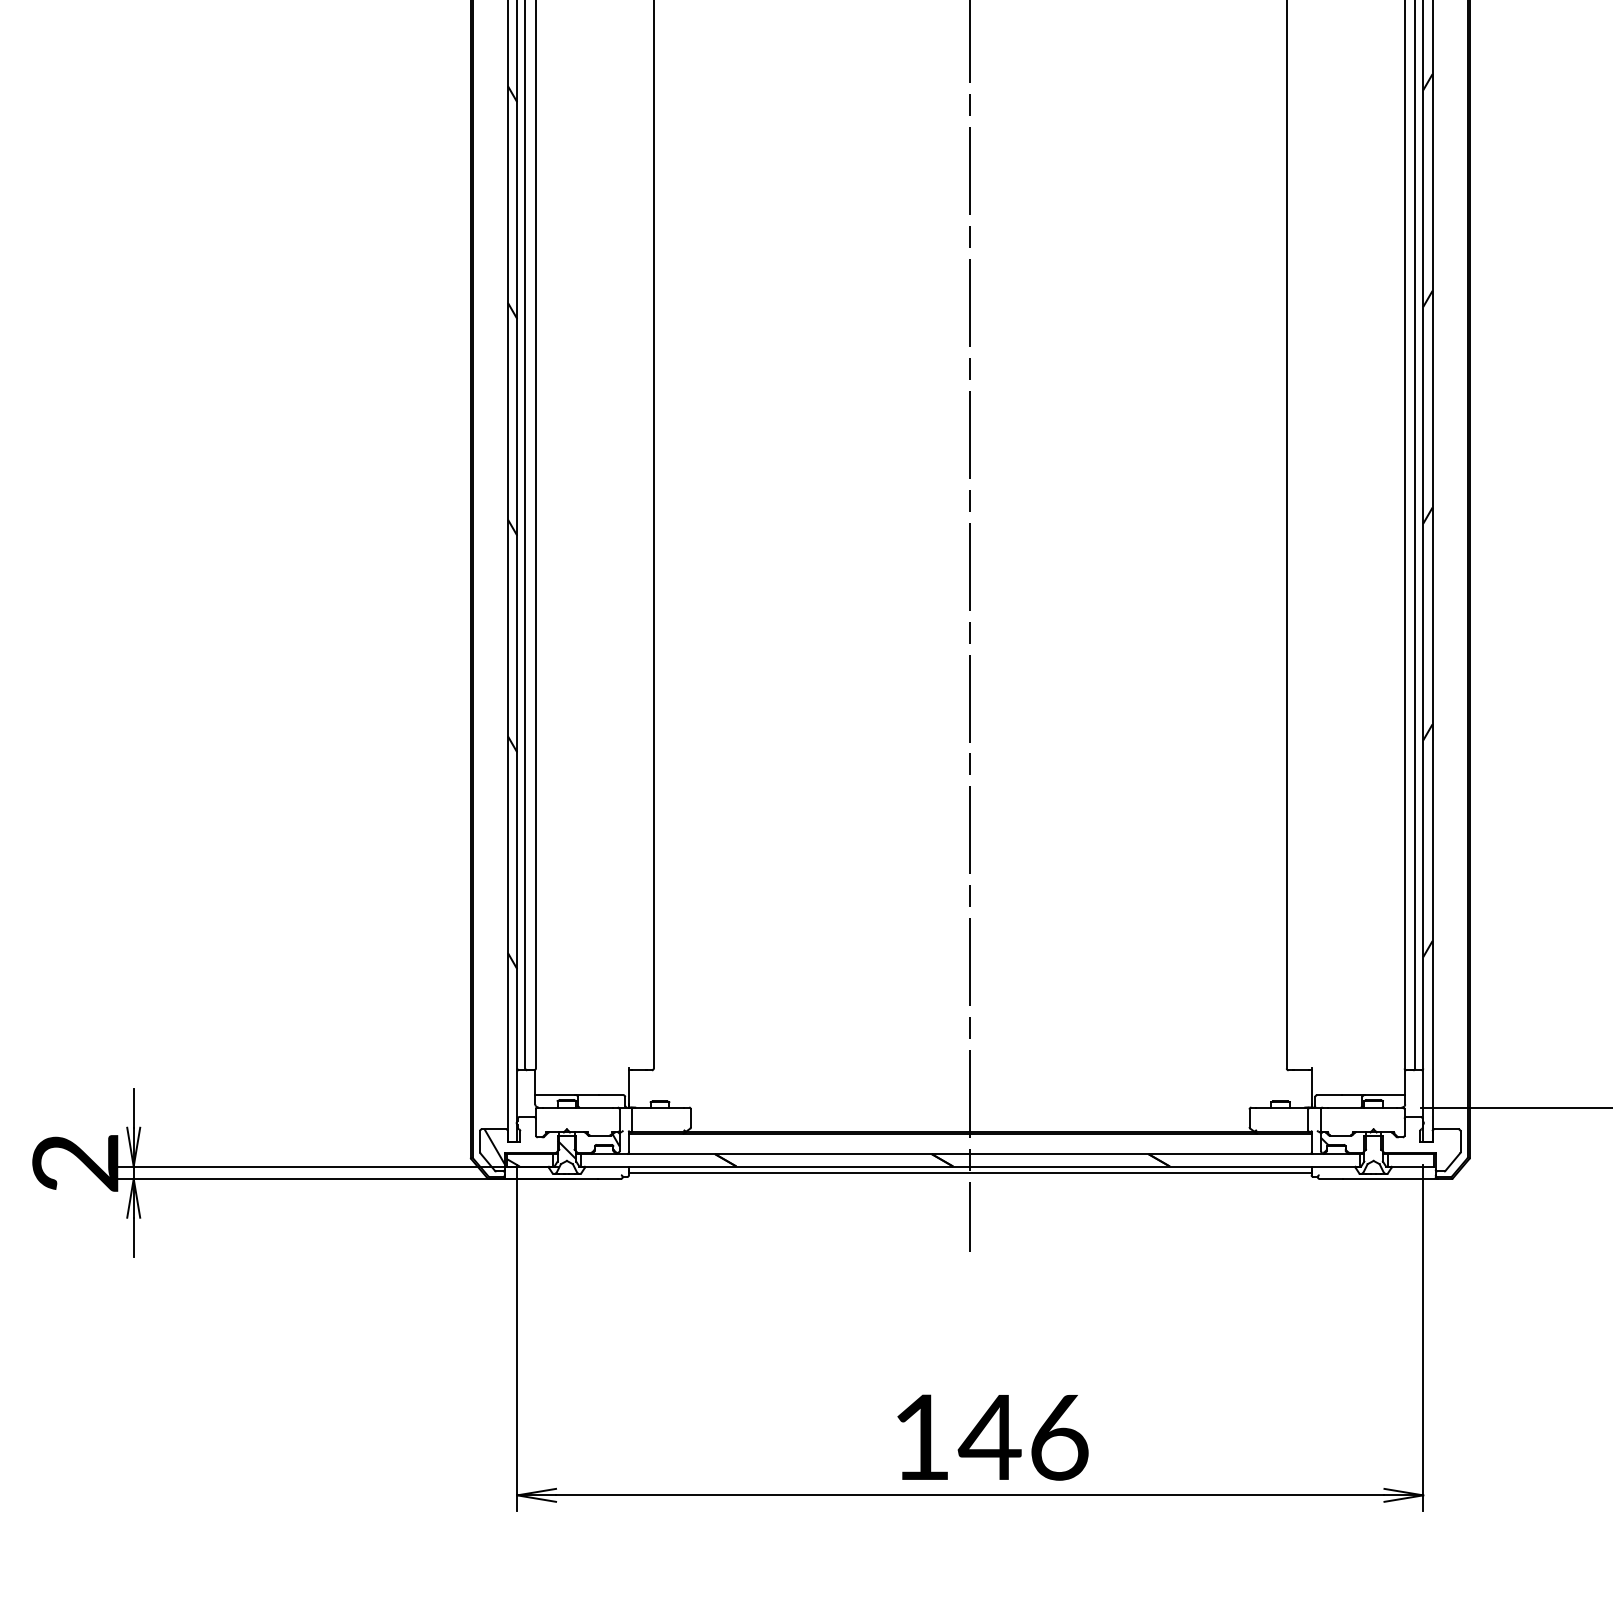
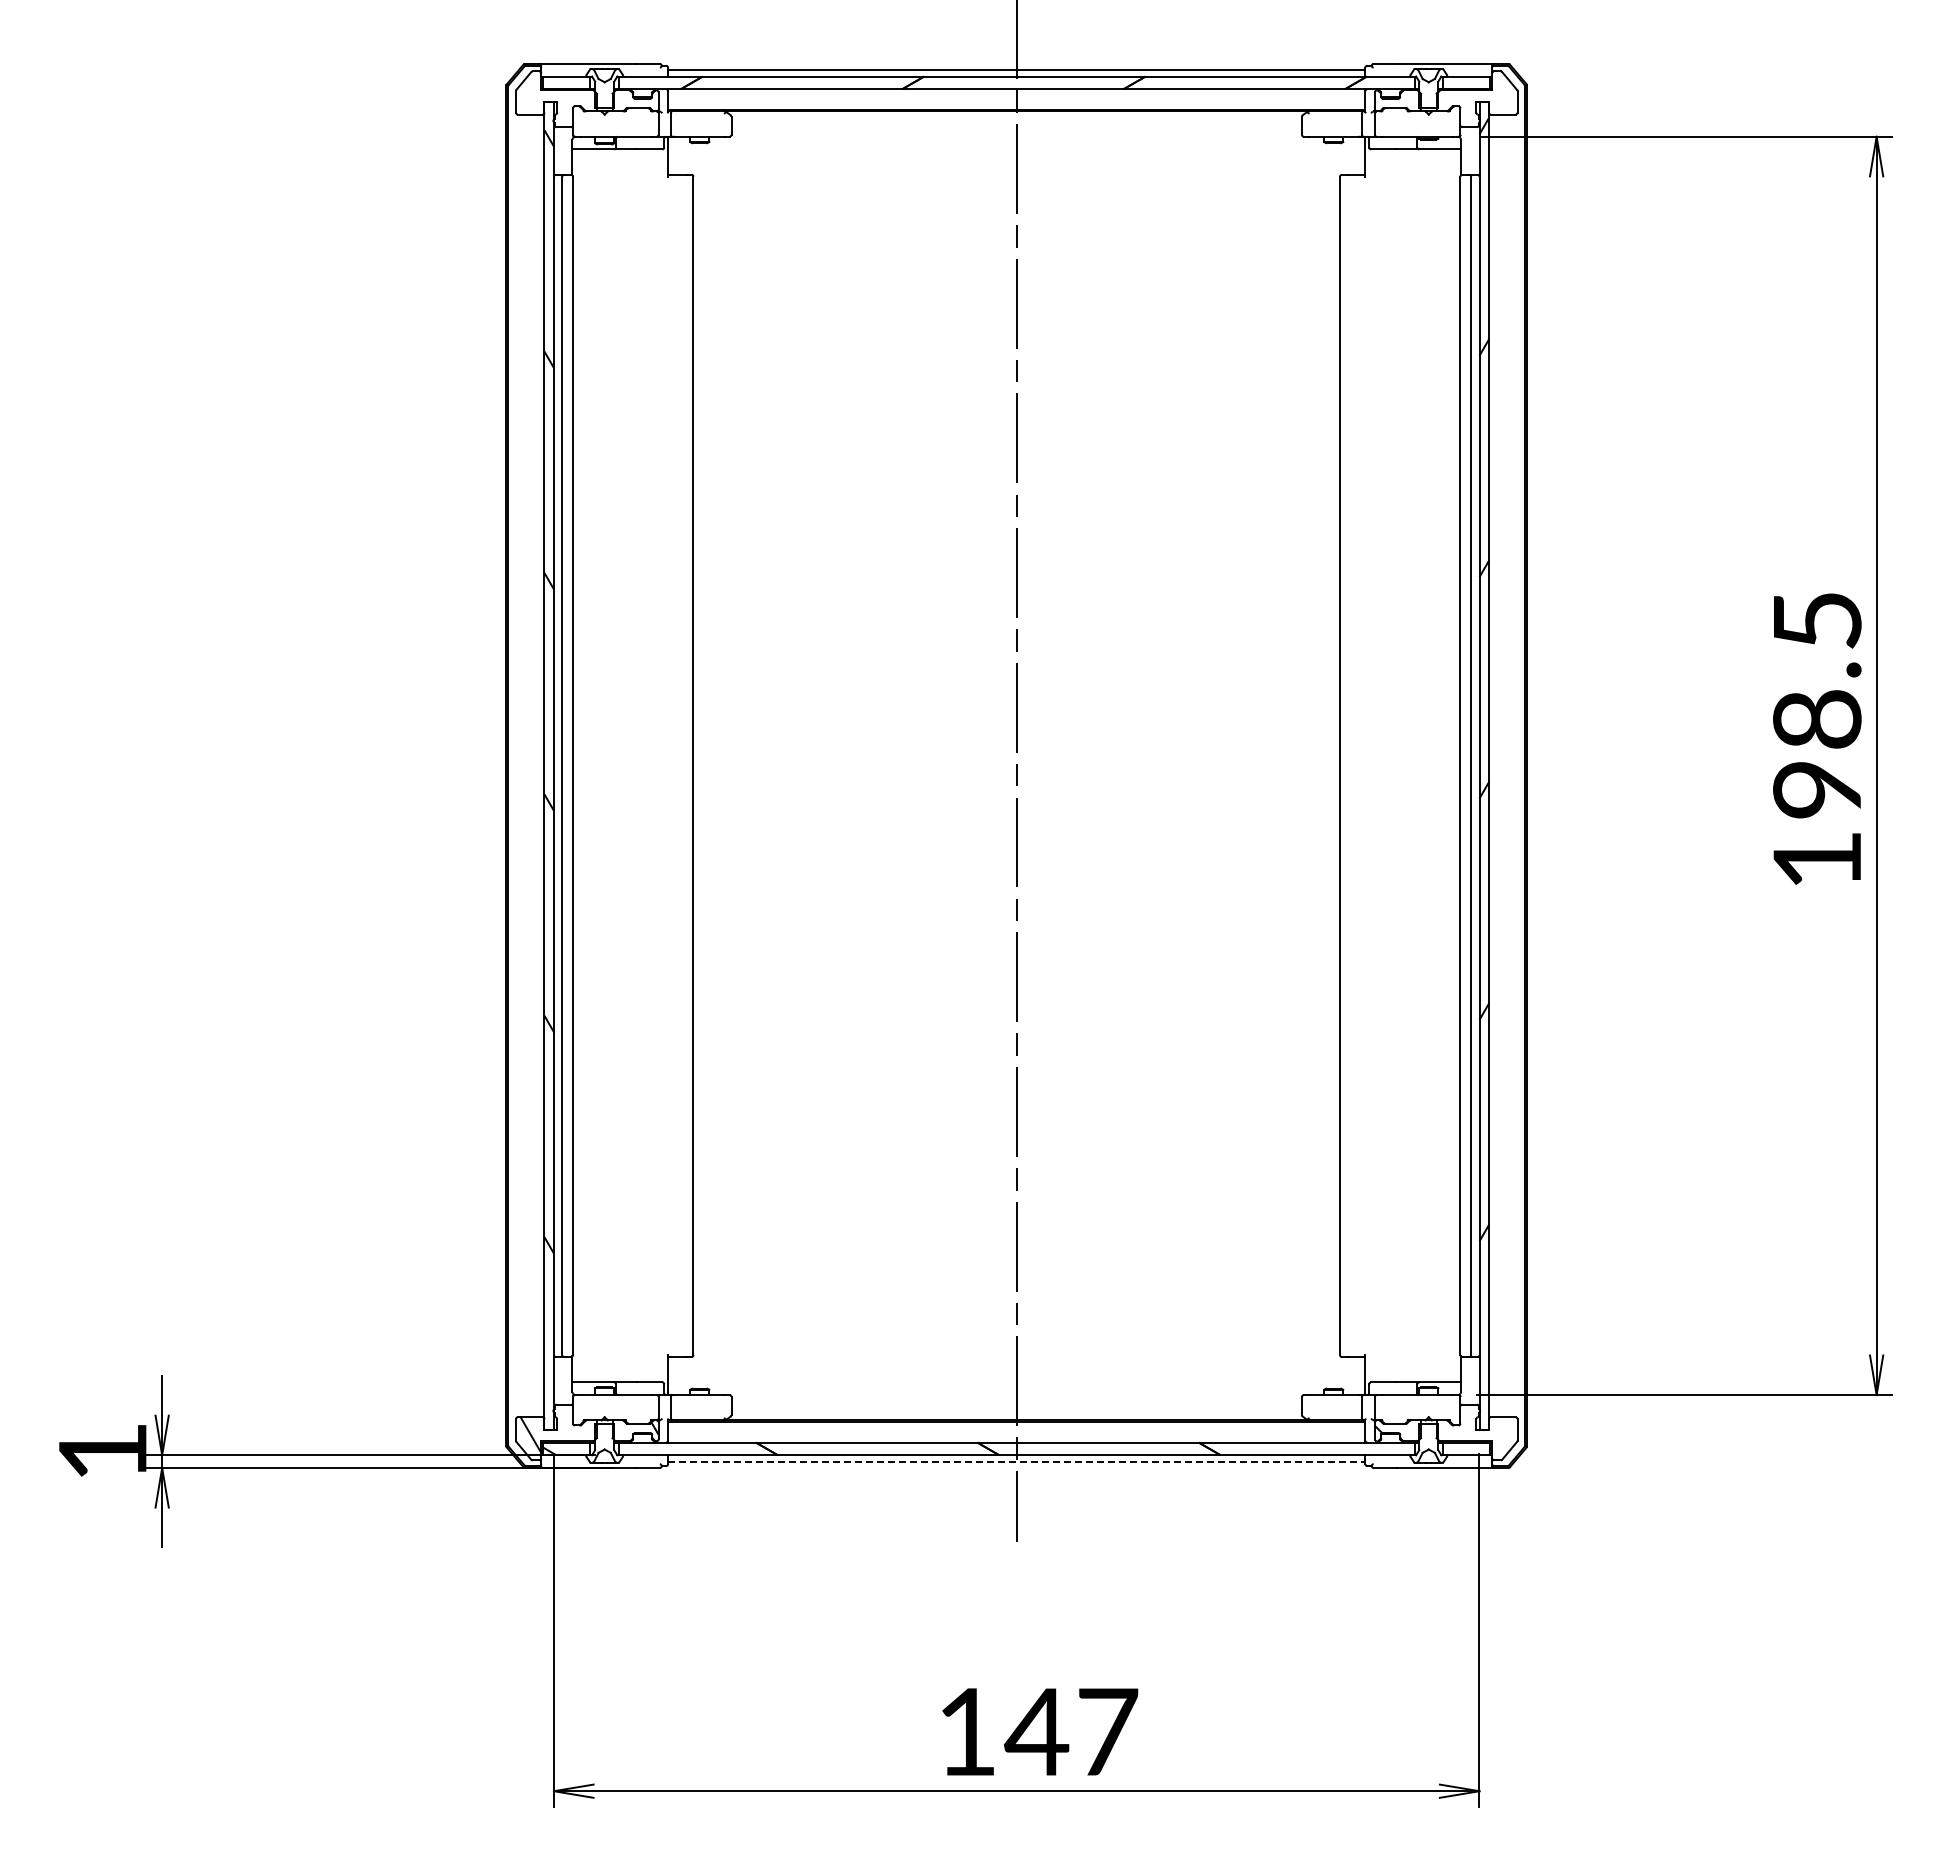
hatch: (571, 1154) -> (609, 1442), removed
text: (75, 1163) -> (102, 1452), 2 -> 1
line: (970, 1172) -> (1016, 1461), solid -> dashed
text: (1060, 1437) -> (1108, 1732), 146 -> 147

